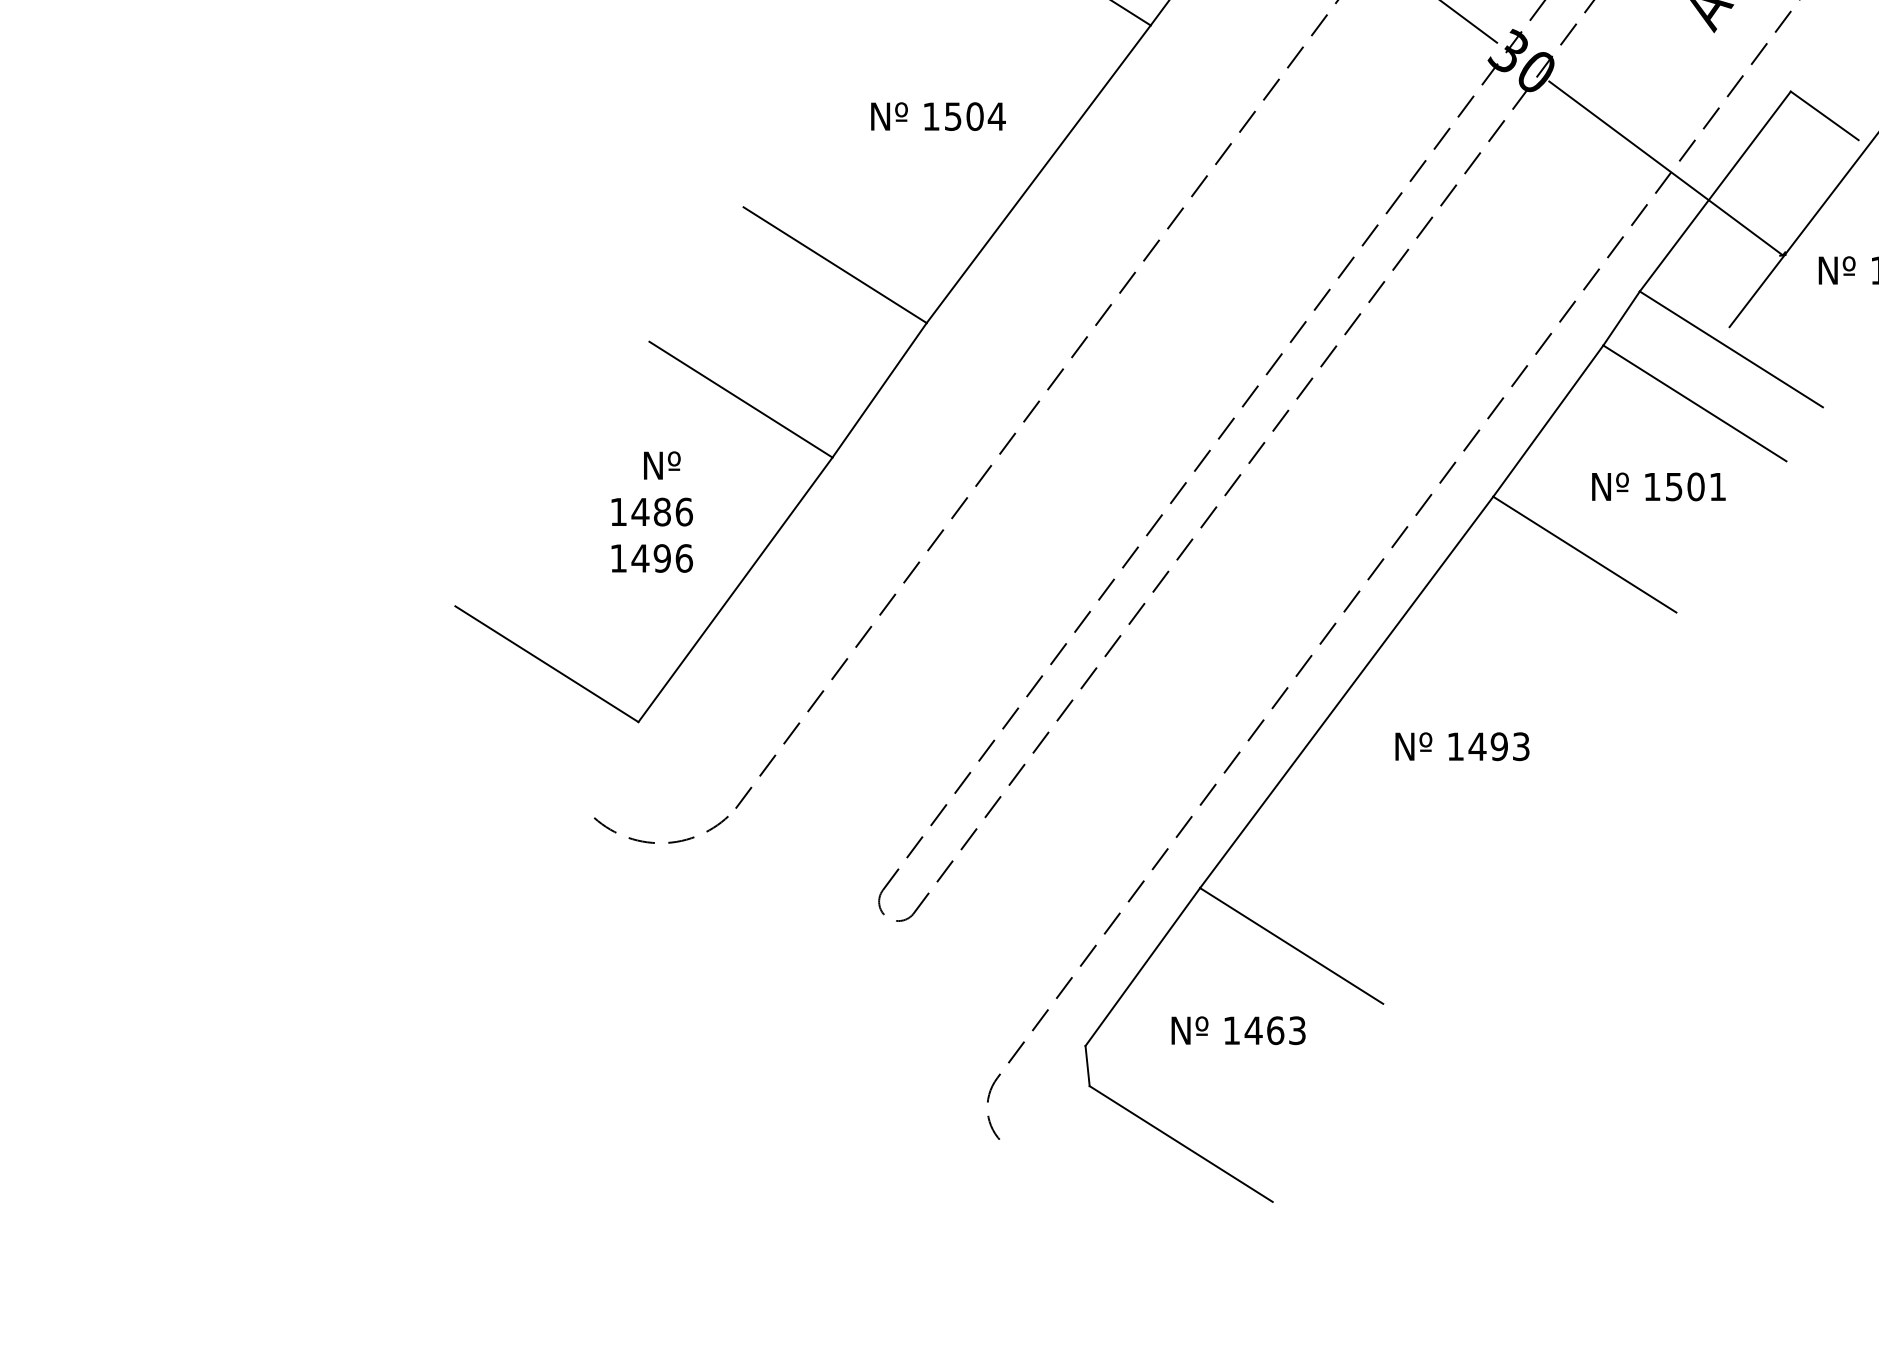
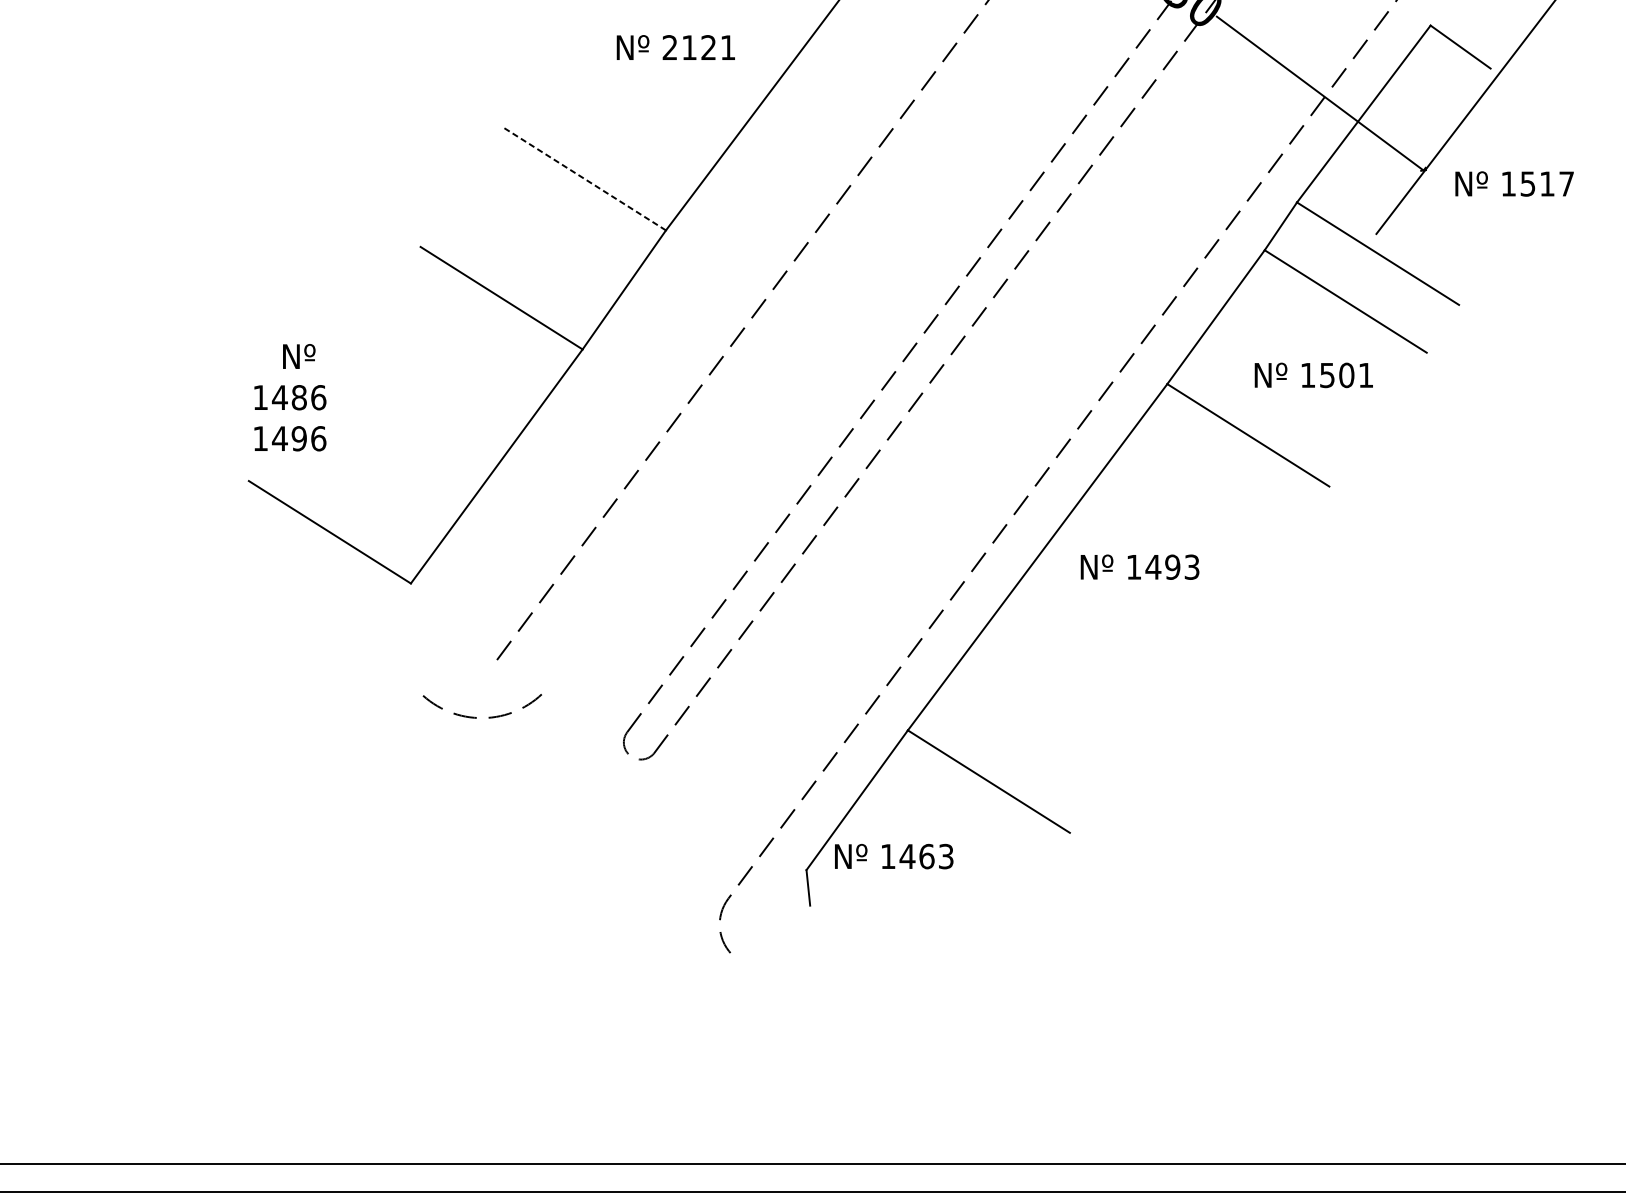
text: (964, 116) -> (699, 47), 1504 -> 2121
line: (834, 264) -> (584, 178), solid -> dashed
text: (651, 511) -> (289, 397), moved
text: (1462, 746) -> (1140, 567), moved
arc: (669, 841) -> (489, 716), moved
text: (1238, 1030) -> (894, 856), moved
line: (1180, 1143) -> (890, 956), removed

